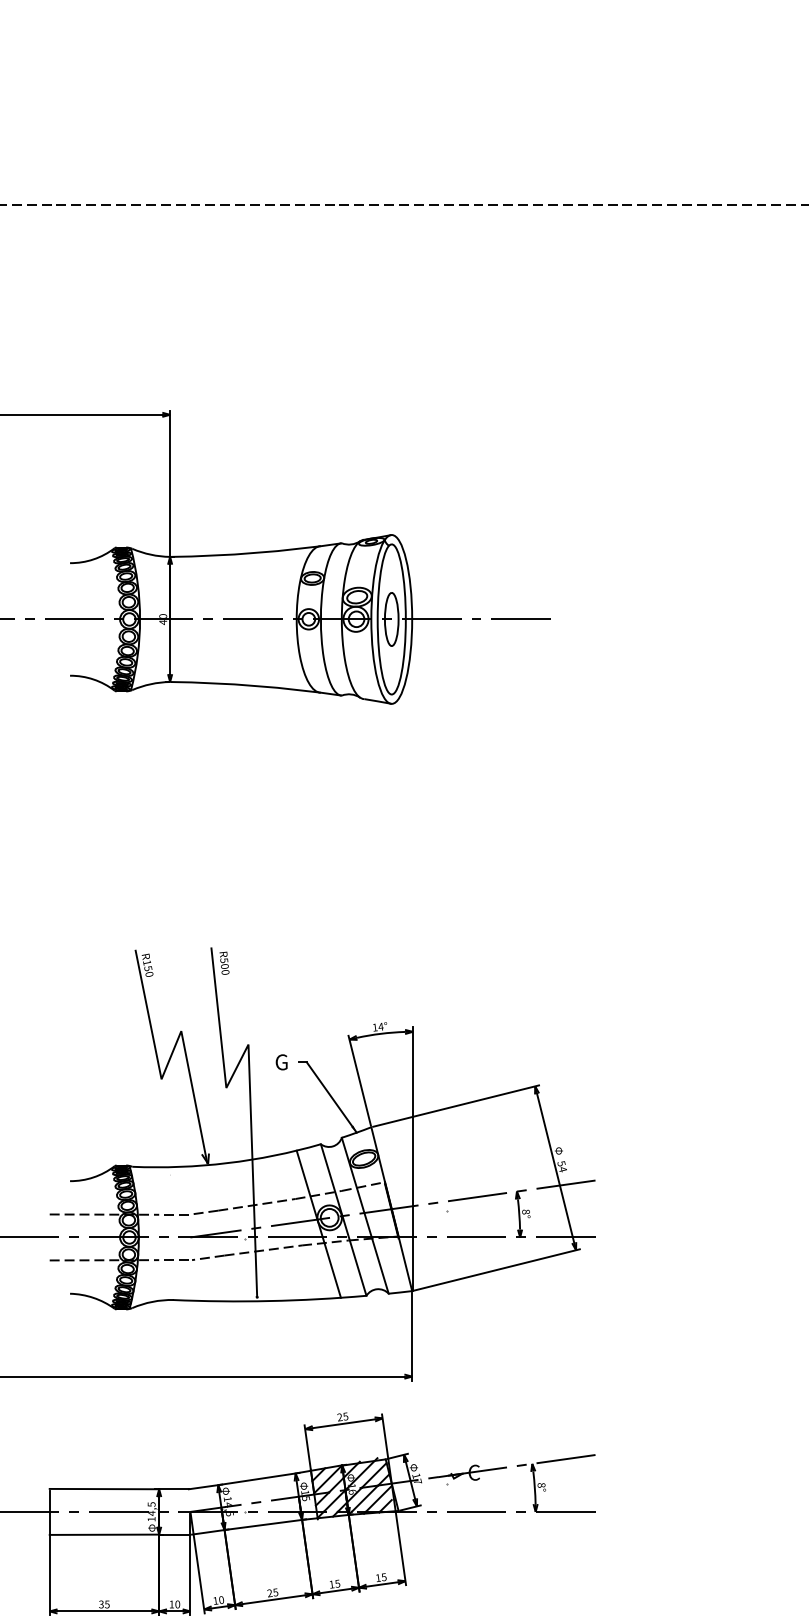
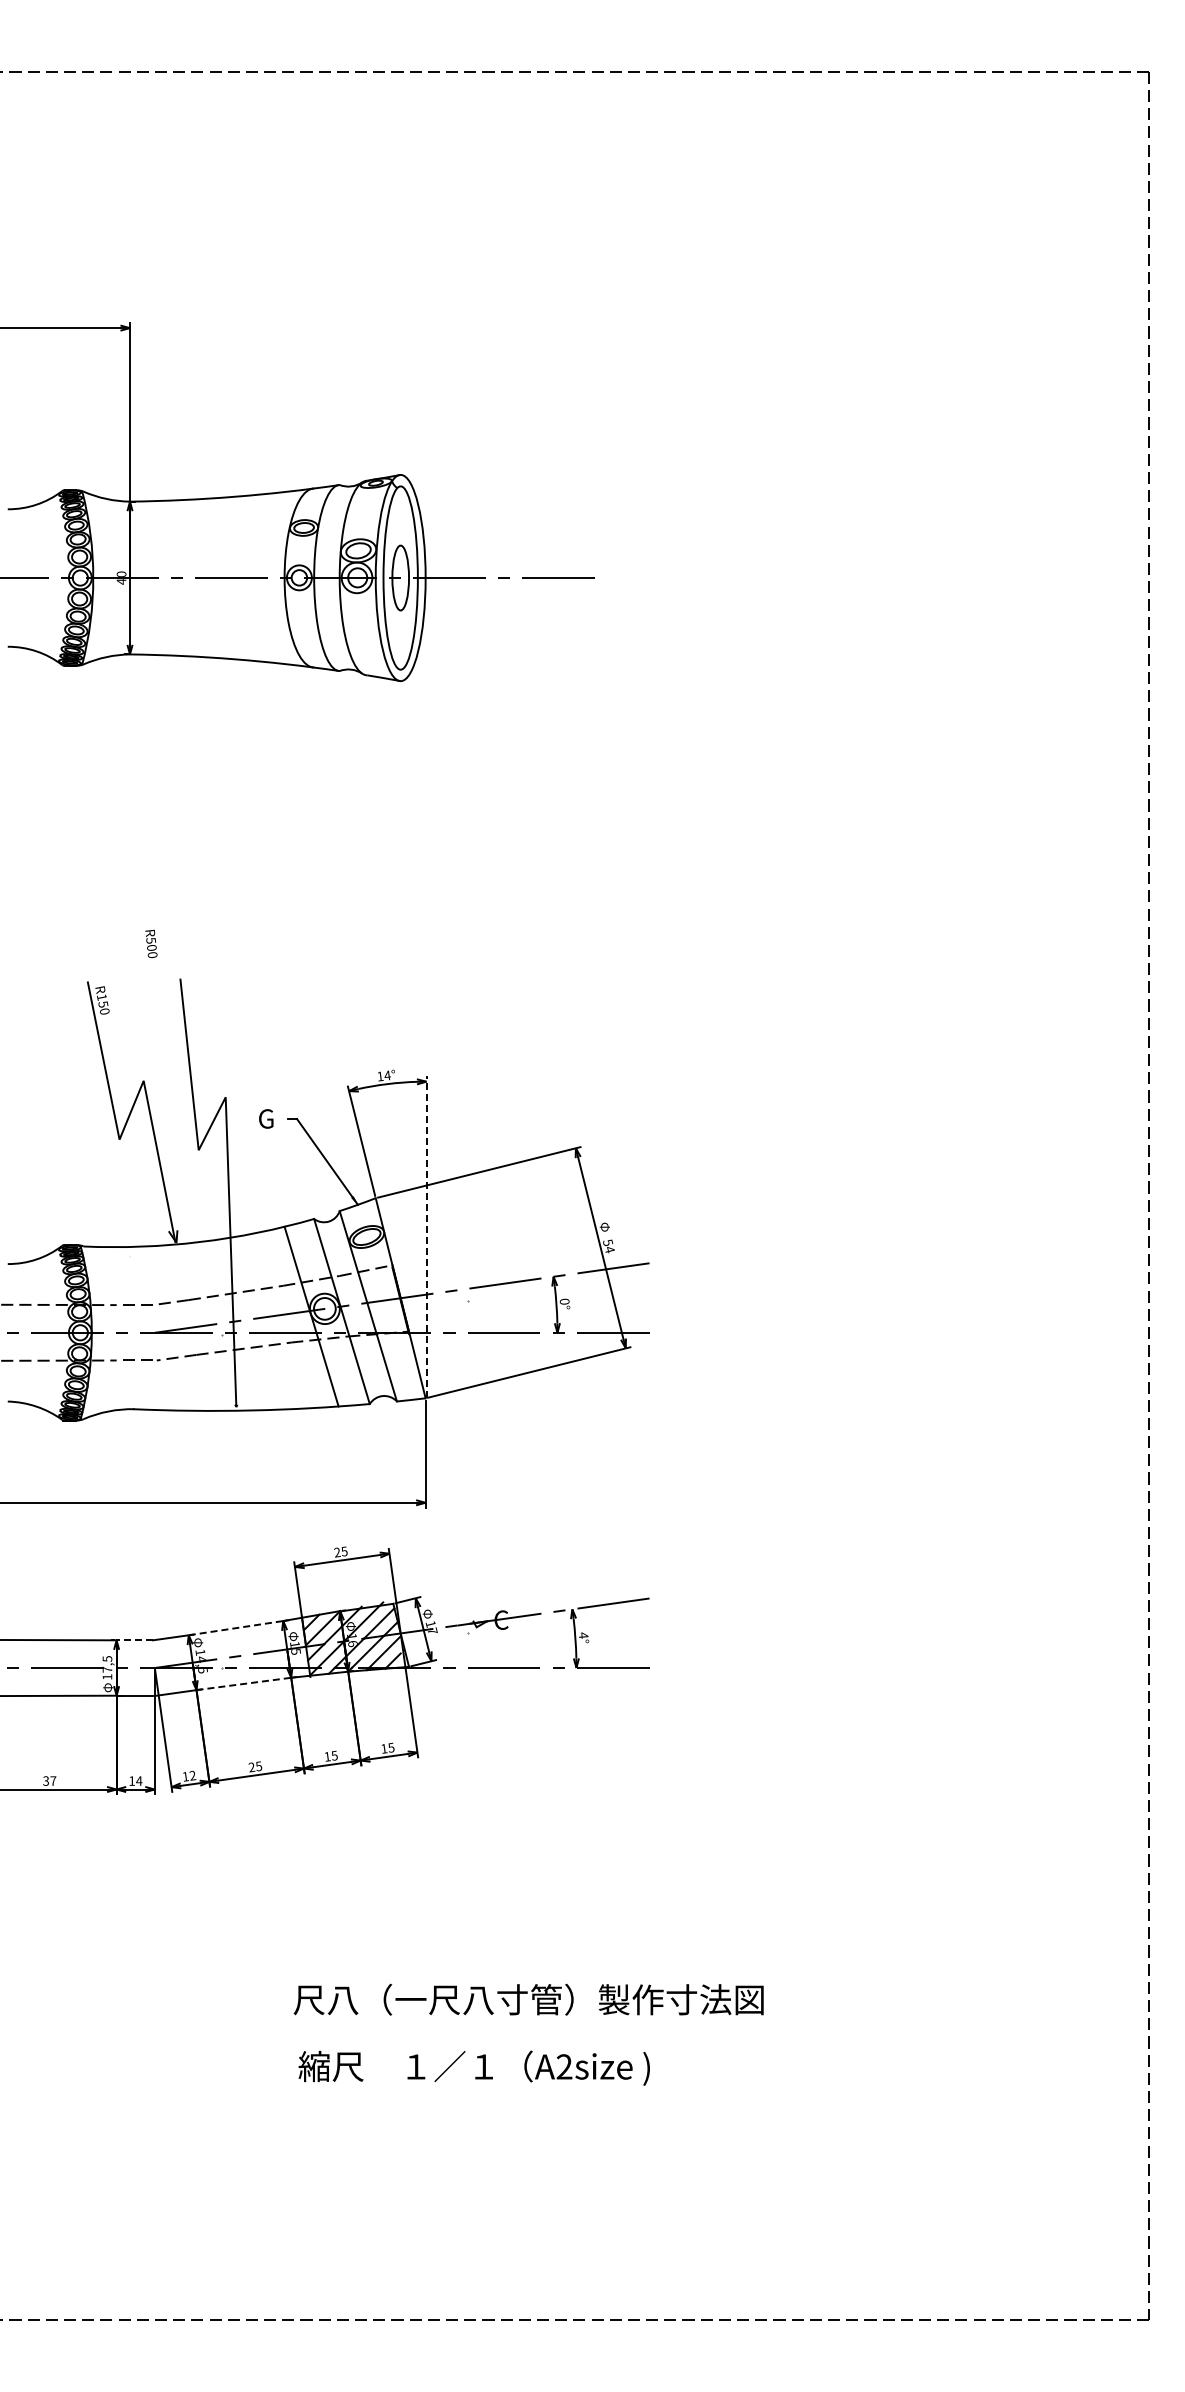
text: (224, 962) -> (151, 943), moved
line: (412, 1158) -> (426, 1236), solid -> dashed
text: (525, 1211) -> (564, 1301), 8° -> 0°
line: (257, 1479) -> (236, 1628), solid -> dashed
text: (541, 1485) -> (583, 1635), 8° -> 4°
line: (173, 1489) -> (134, 1640), solid -> dashed
text: (151, 1513) -> (107, 1669), 14,5 -> 17,5
line: (263, 1524) -> (243, 1683), solid -> dashed
text: (221, 1599) -> (192, 1775), 10 -> 12
text: (107, 1604) -> (53, 1780), 35 -> 37
text: (177, 1604) -> (139, 1780), 10 -> 14

